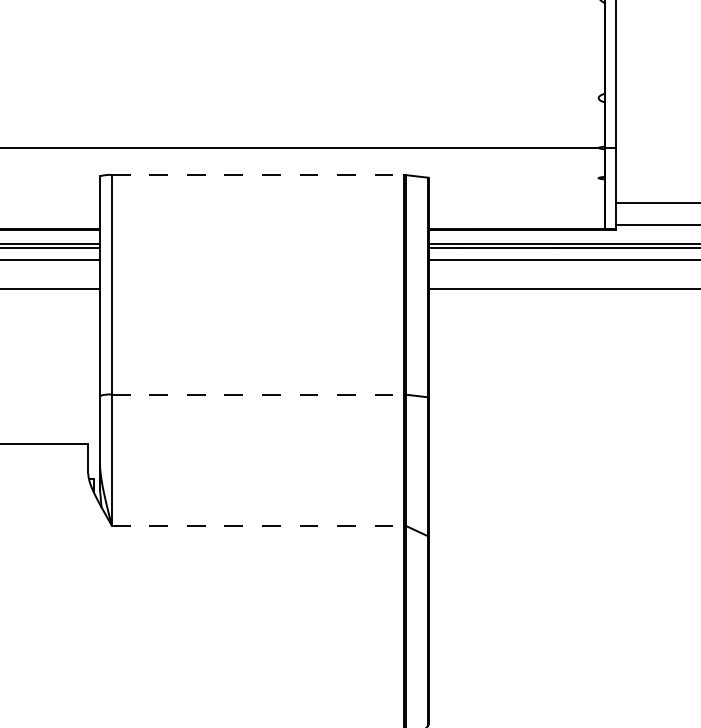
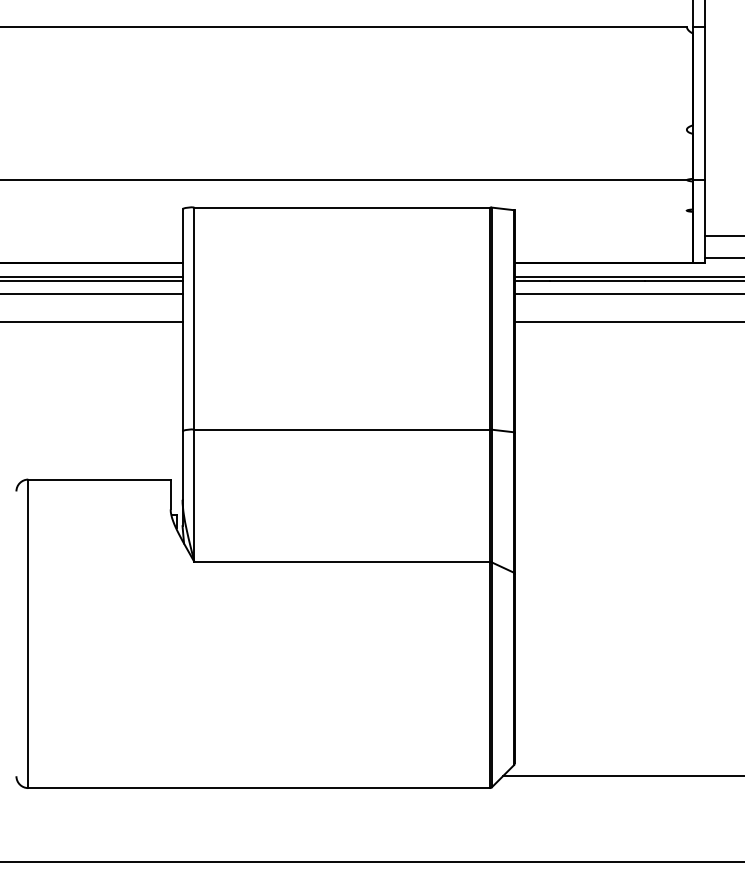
line: (258, 175) -> (342, 207), dashed -> solid
line: (258, 394) -> (342, 429), dashed -> solid
line: (258, 525) -> (342, 562), dashed -> solid

